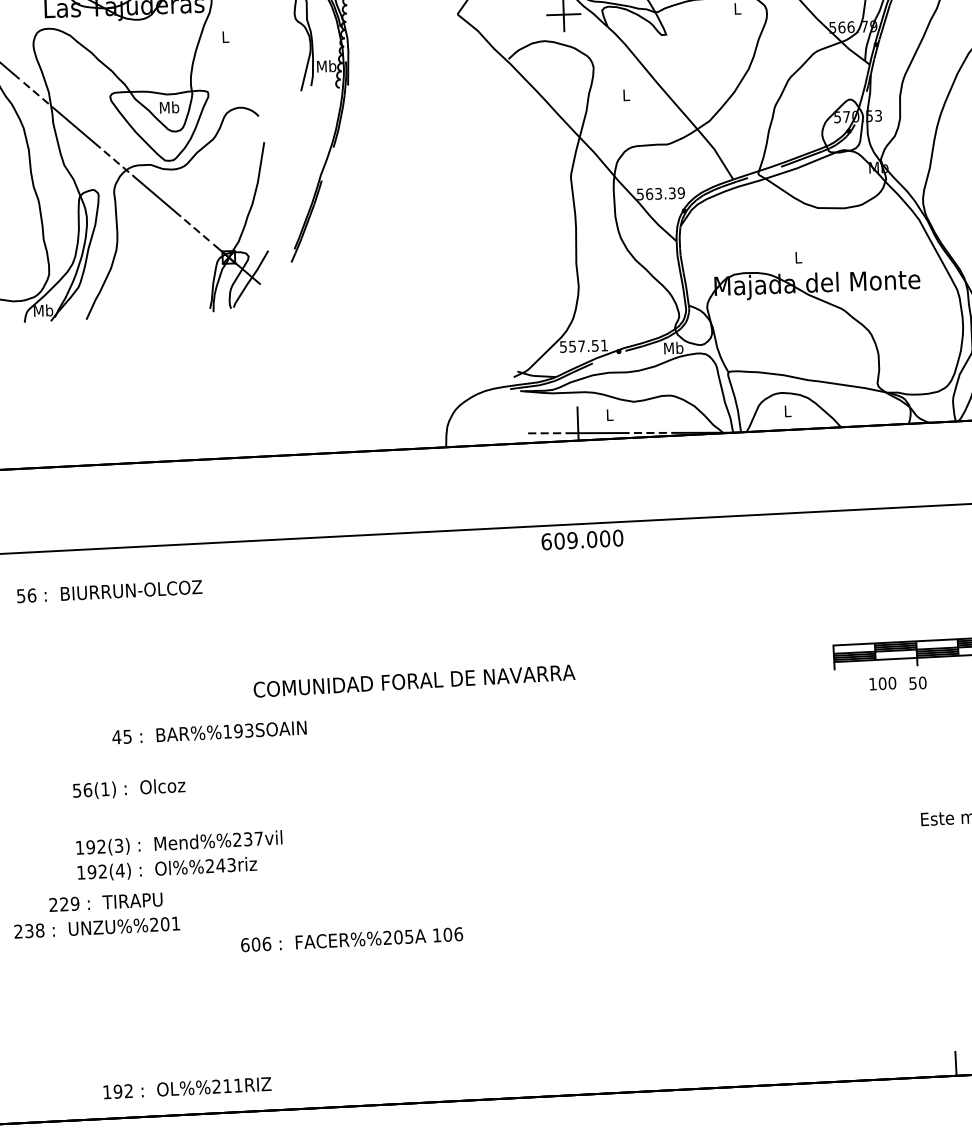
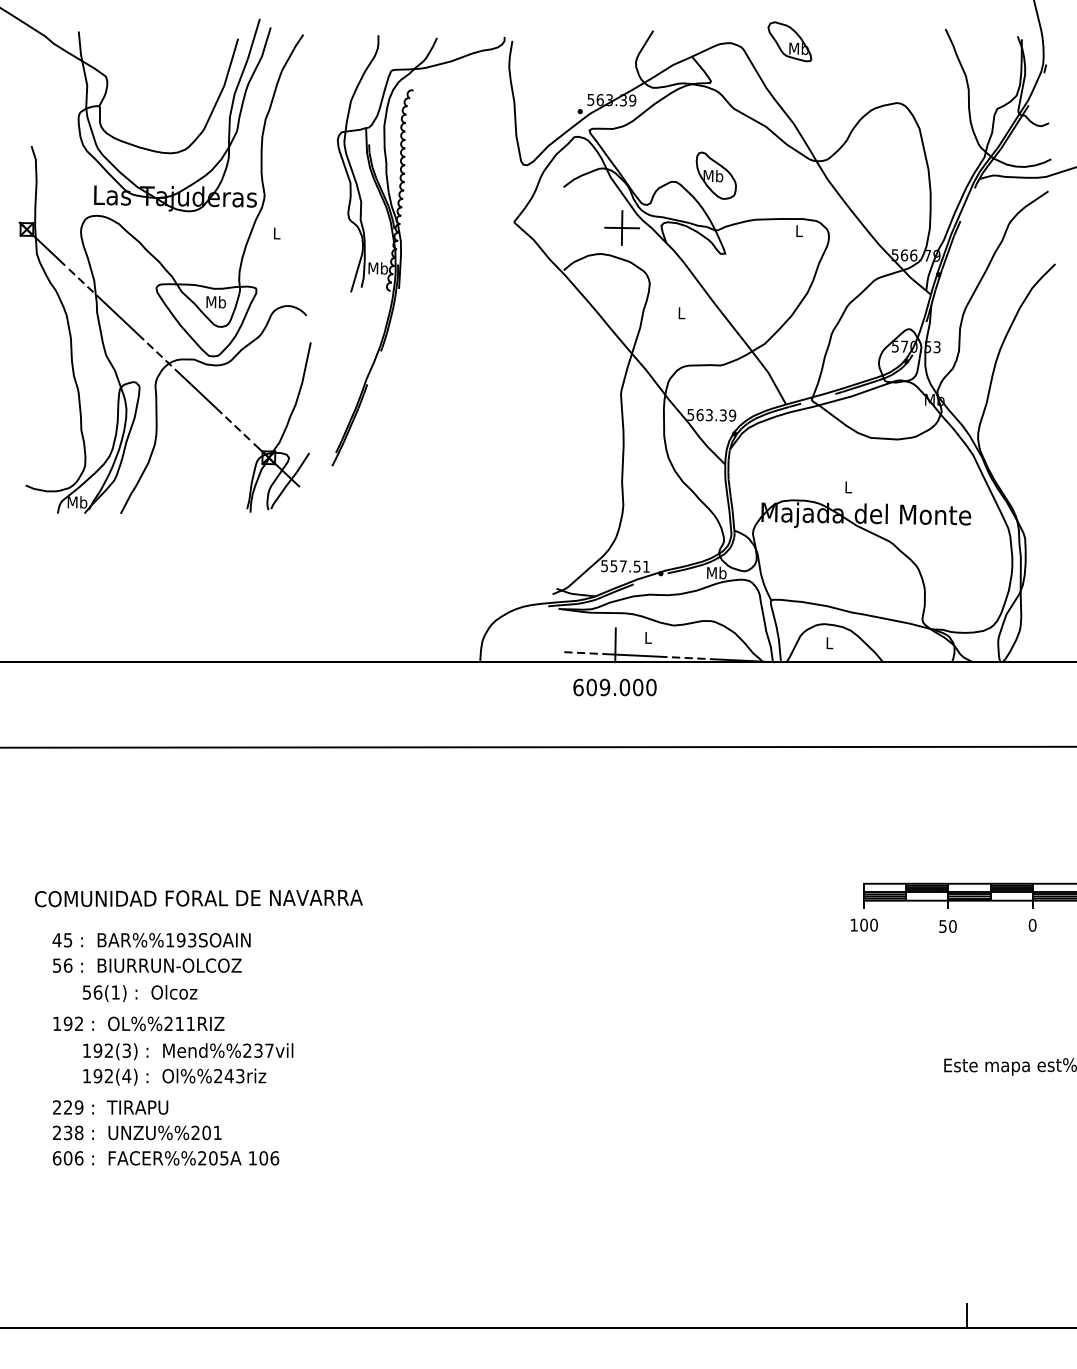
text: (581, 540) -> (614, 687), moved
text: (109, 591) -> (147, 965), moved
text: (414, 681) -> (198, 898), moved
text: (883, 683) -> (864, 924), moved
text: (209, 732) -> (151, 940), moved
text: (97, 927) -> (137, 1132), moved
text: (351, 939) -> (165, 1158), moved
text: (187, 1087) -> (138, 1023), moved

